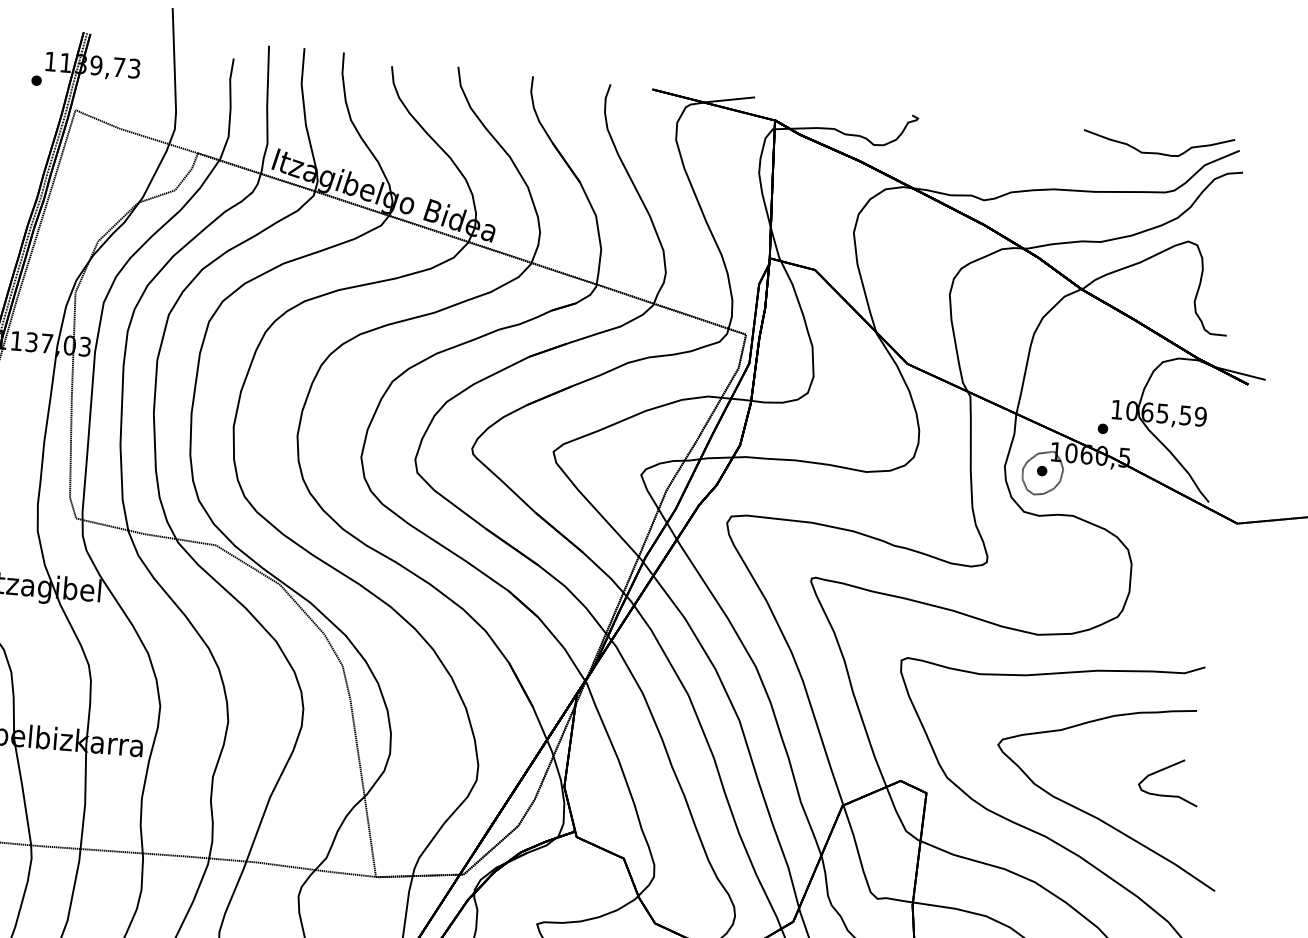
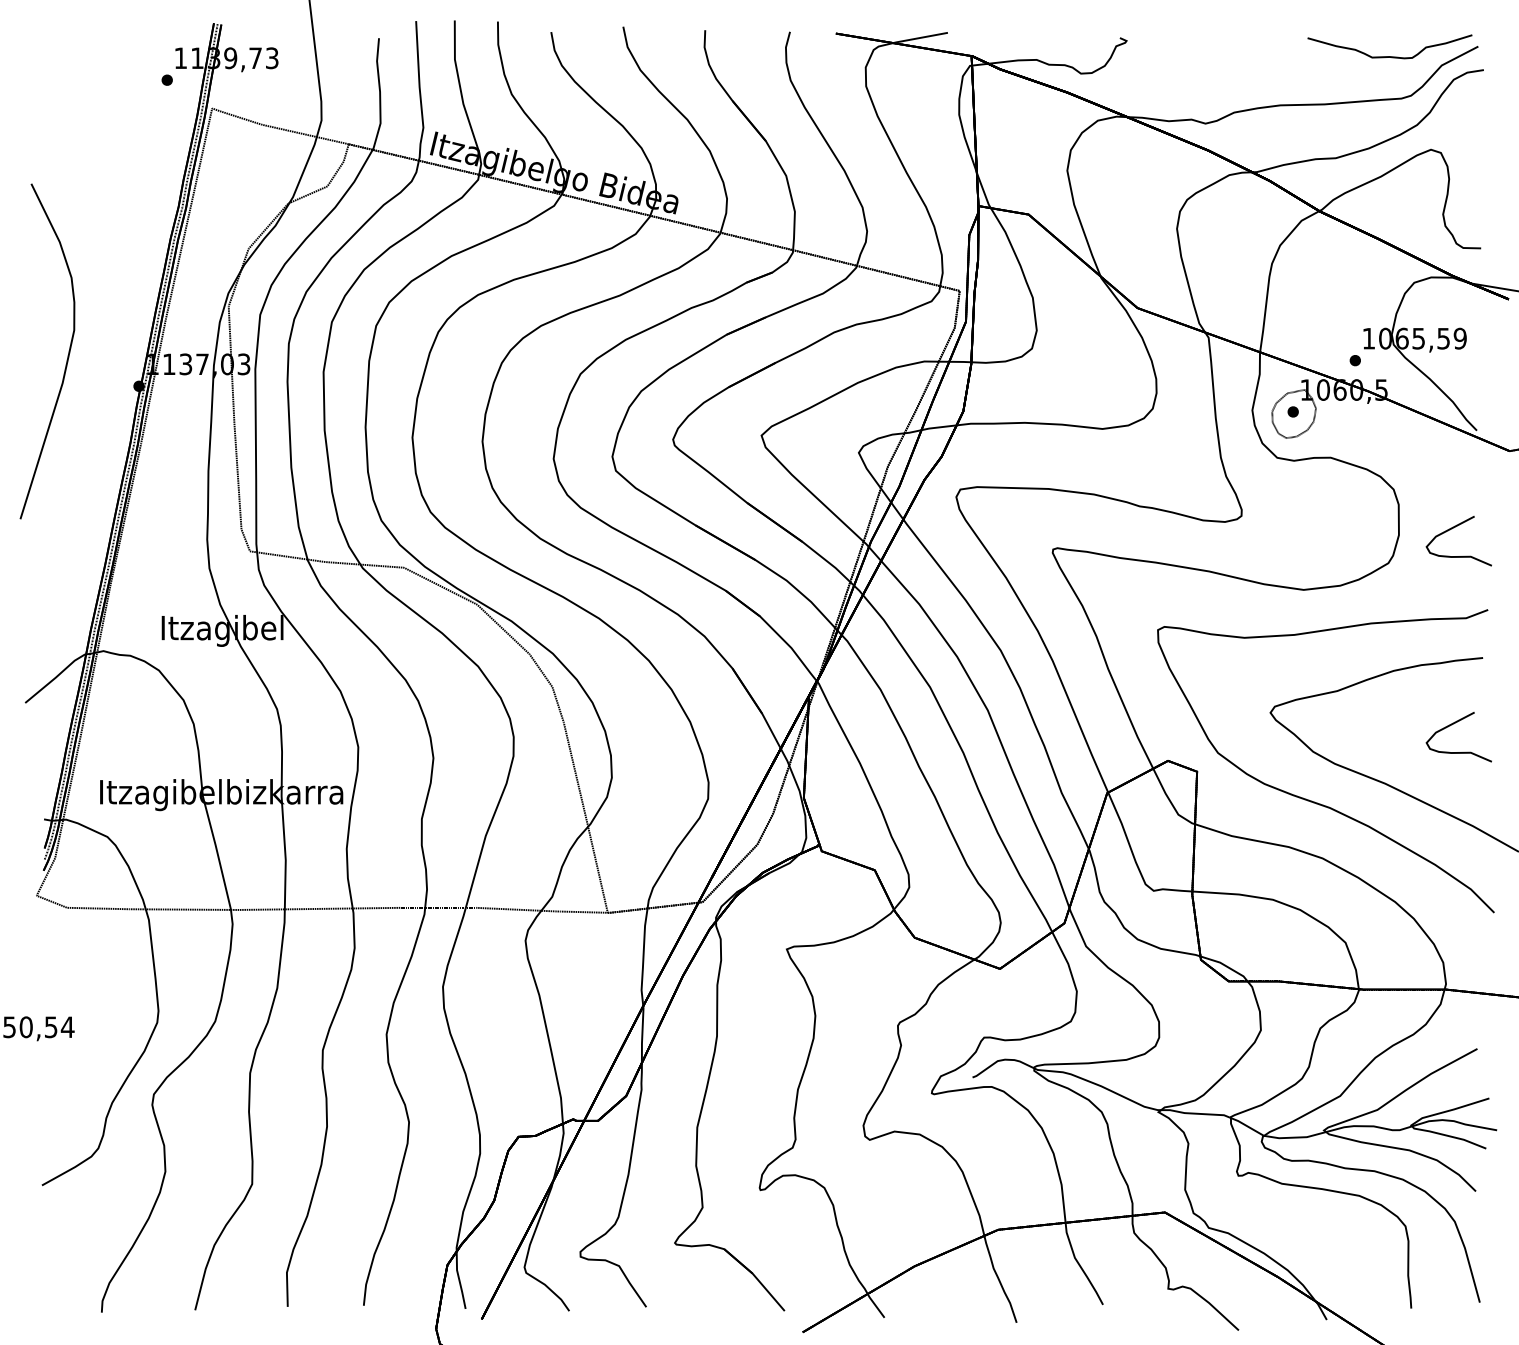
curve: (1177, 591) -> (1450, 530), added

